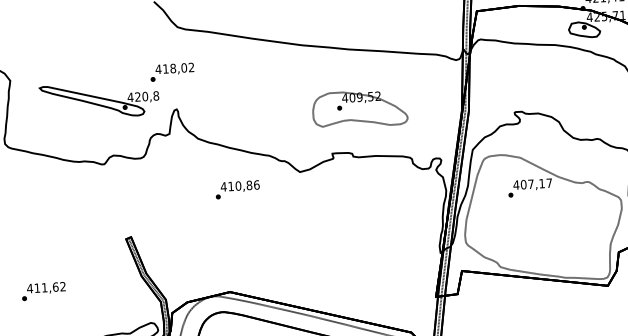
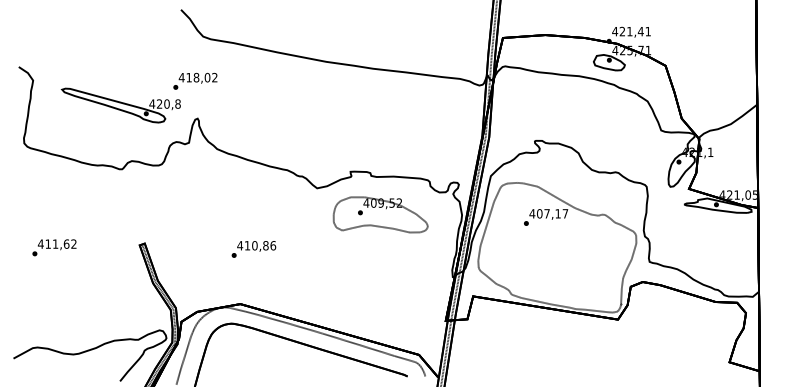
part: (359, 108) -> (380, 214), moved
text: (237, 189) -> (253, 249), moved
text: (43, 291) -> (54, 247), moved

